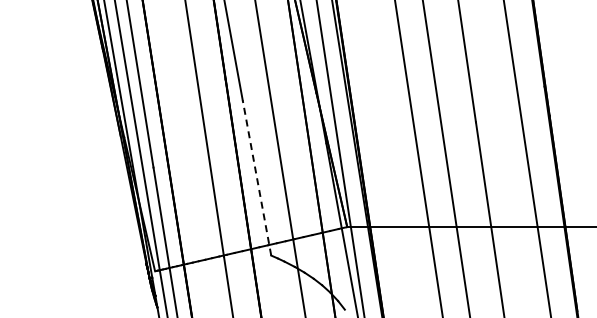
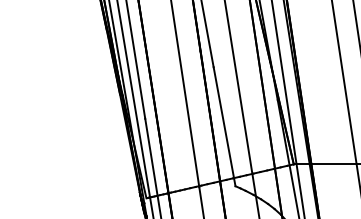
line: (257, 177) -> (224, 126), dashed -> solid

